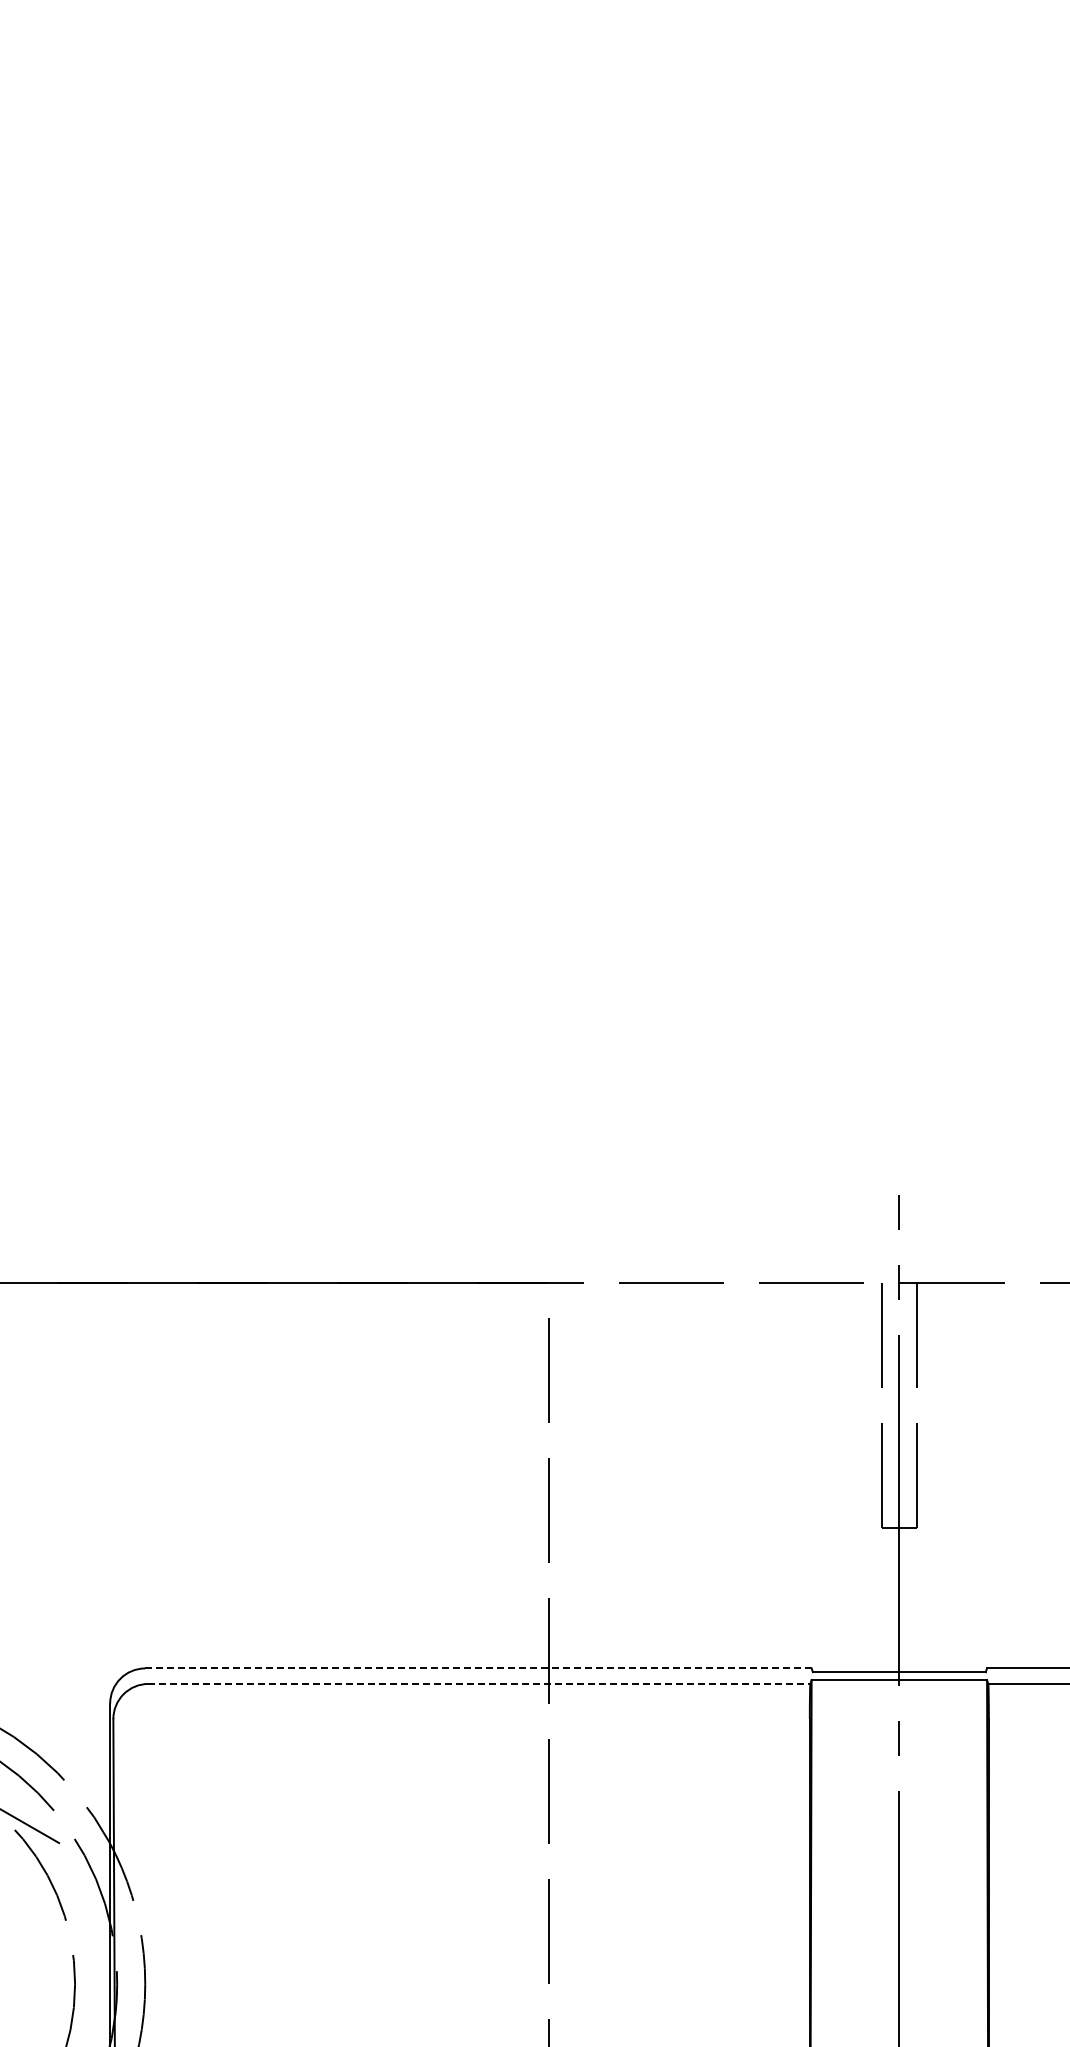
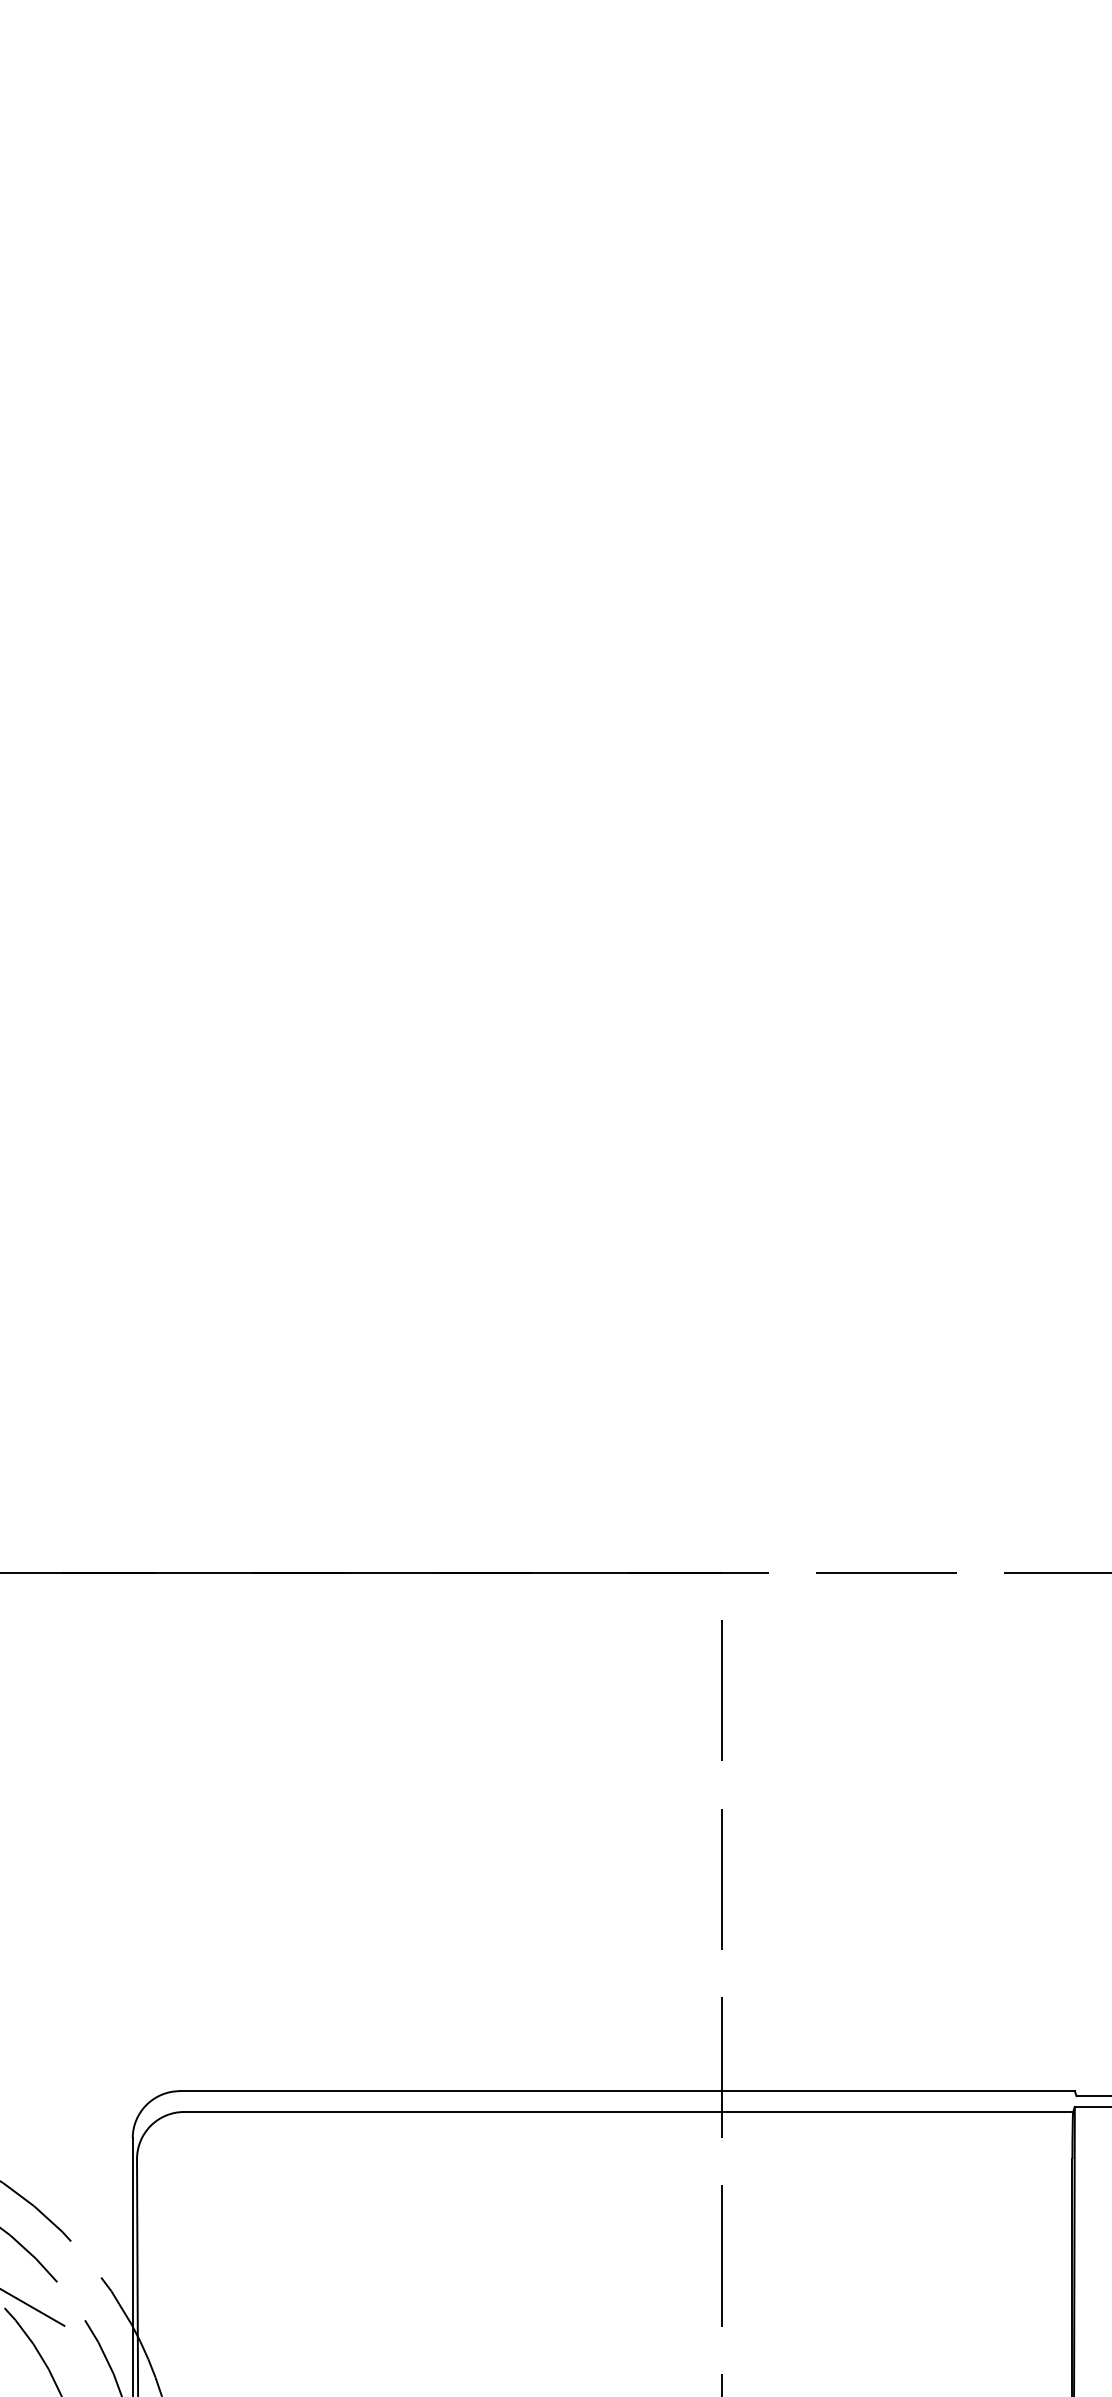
line: (478, 1668) -> (627, 2091), dashed -> solid
line: (479, 1683) -> (628, 2111), dashed -> solid

